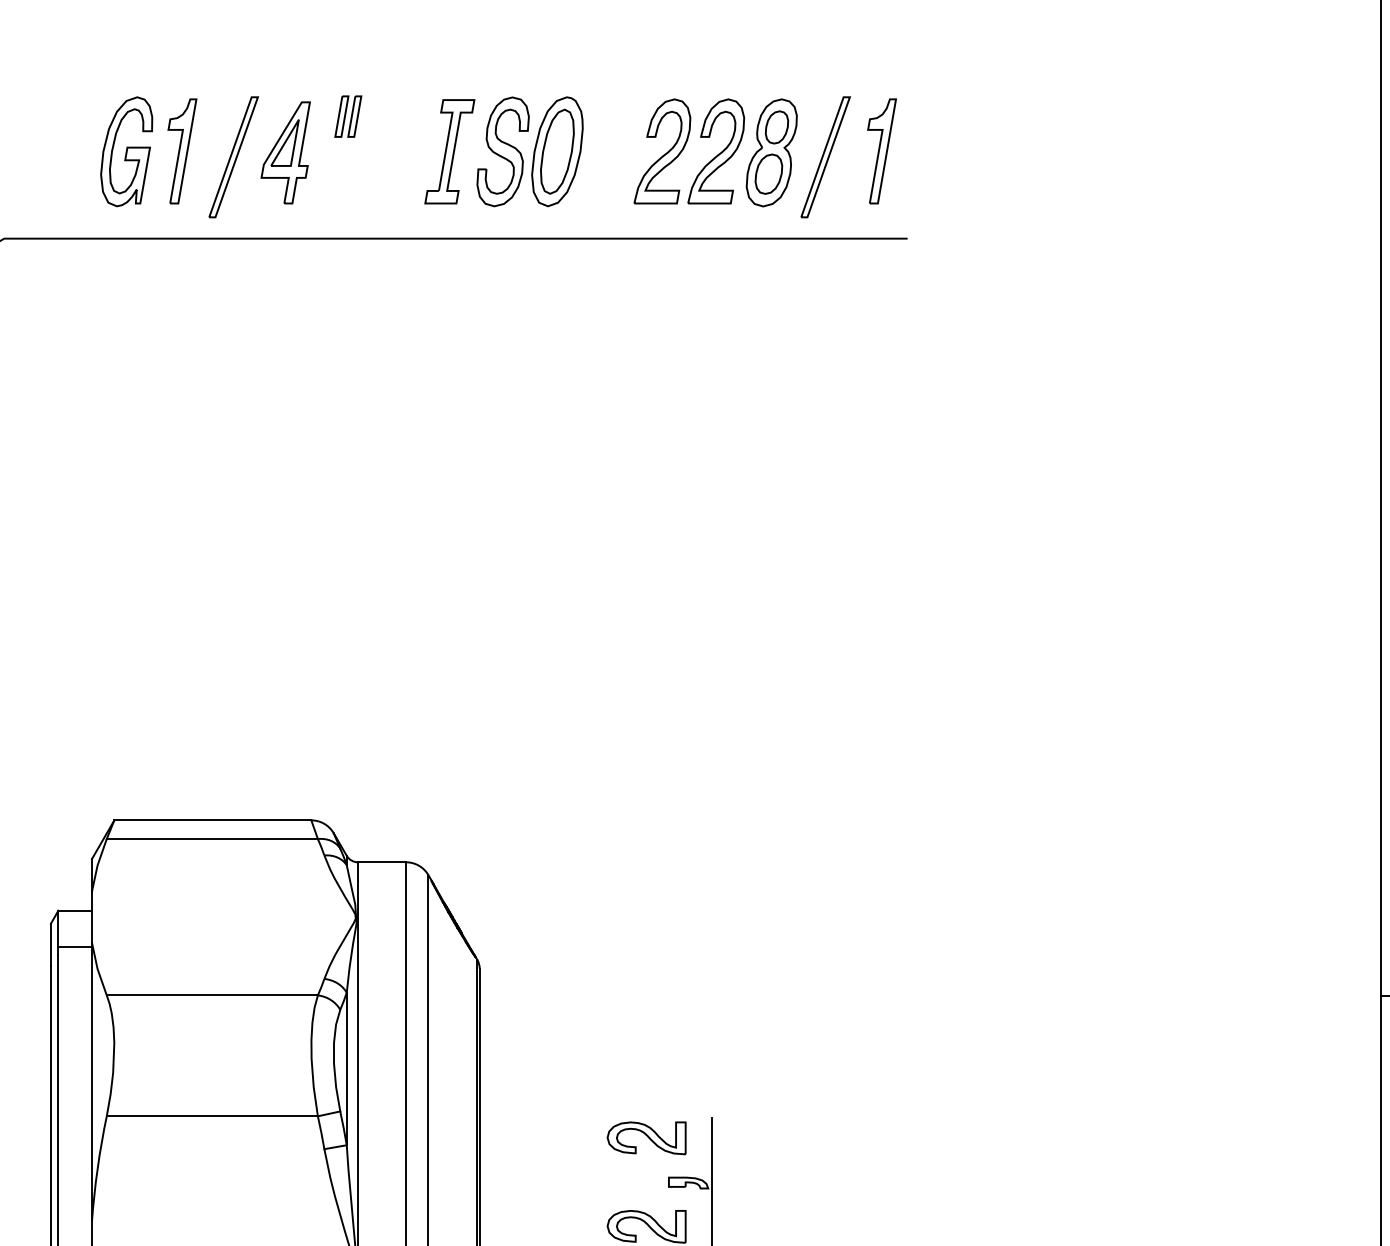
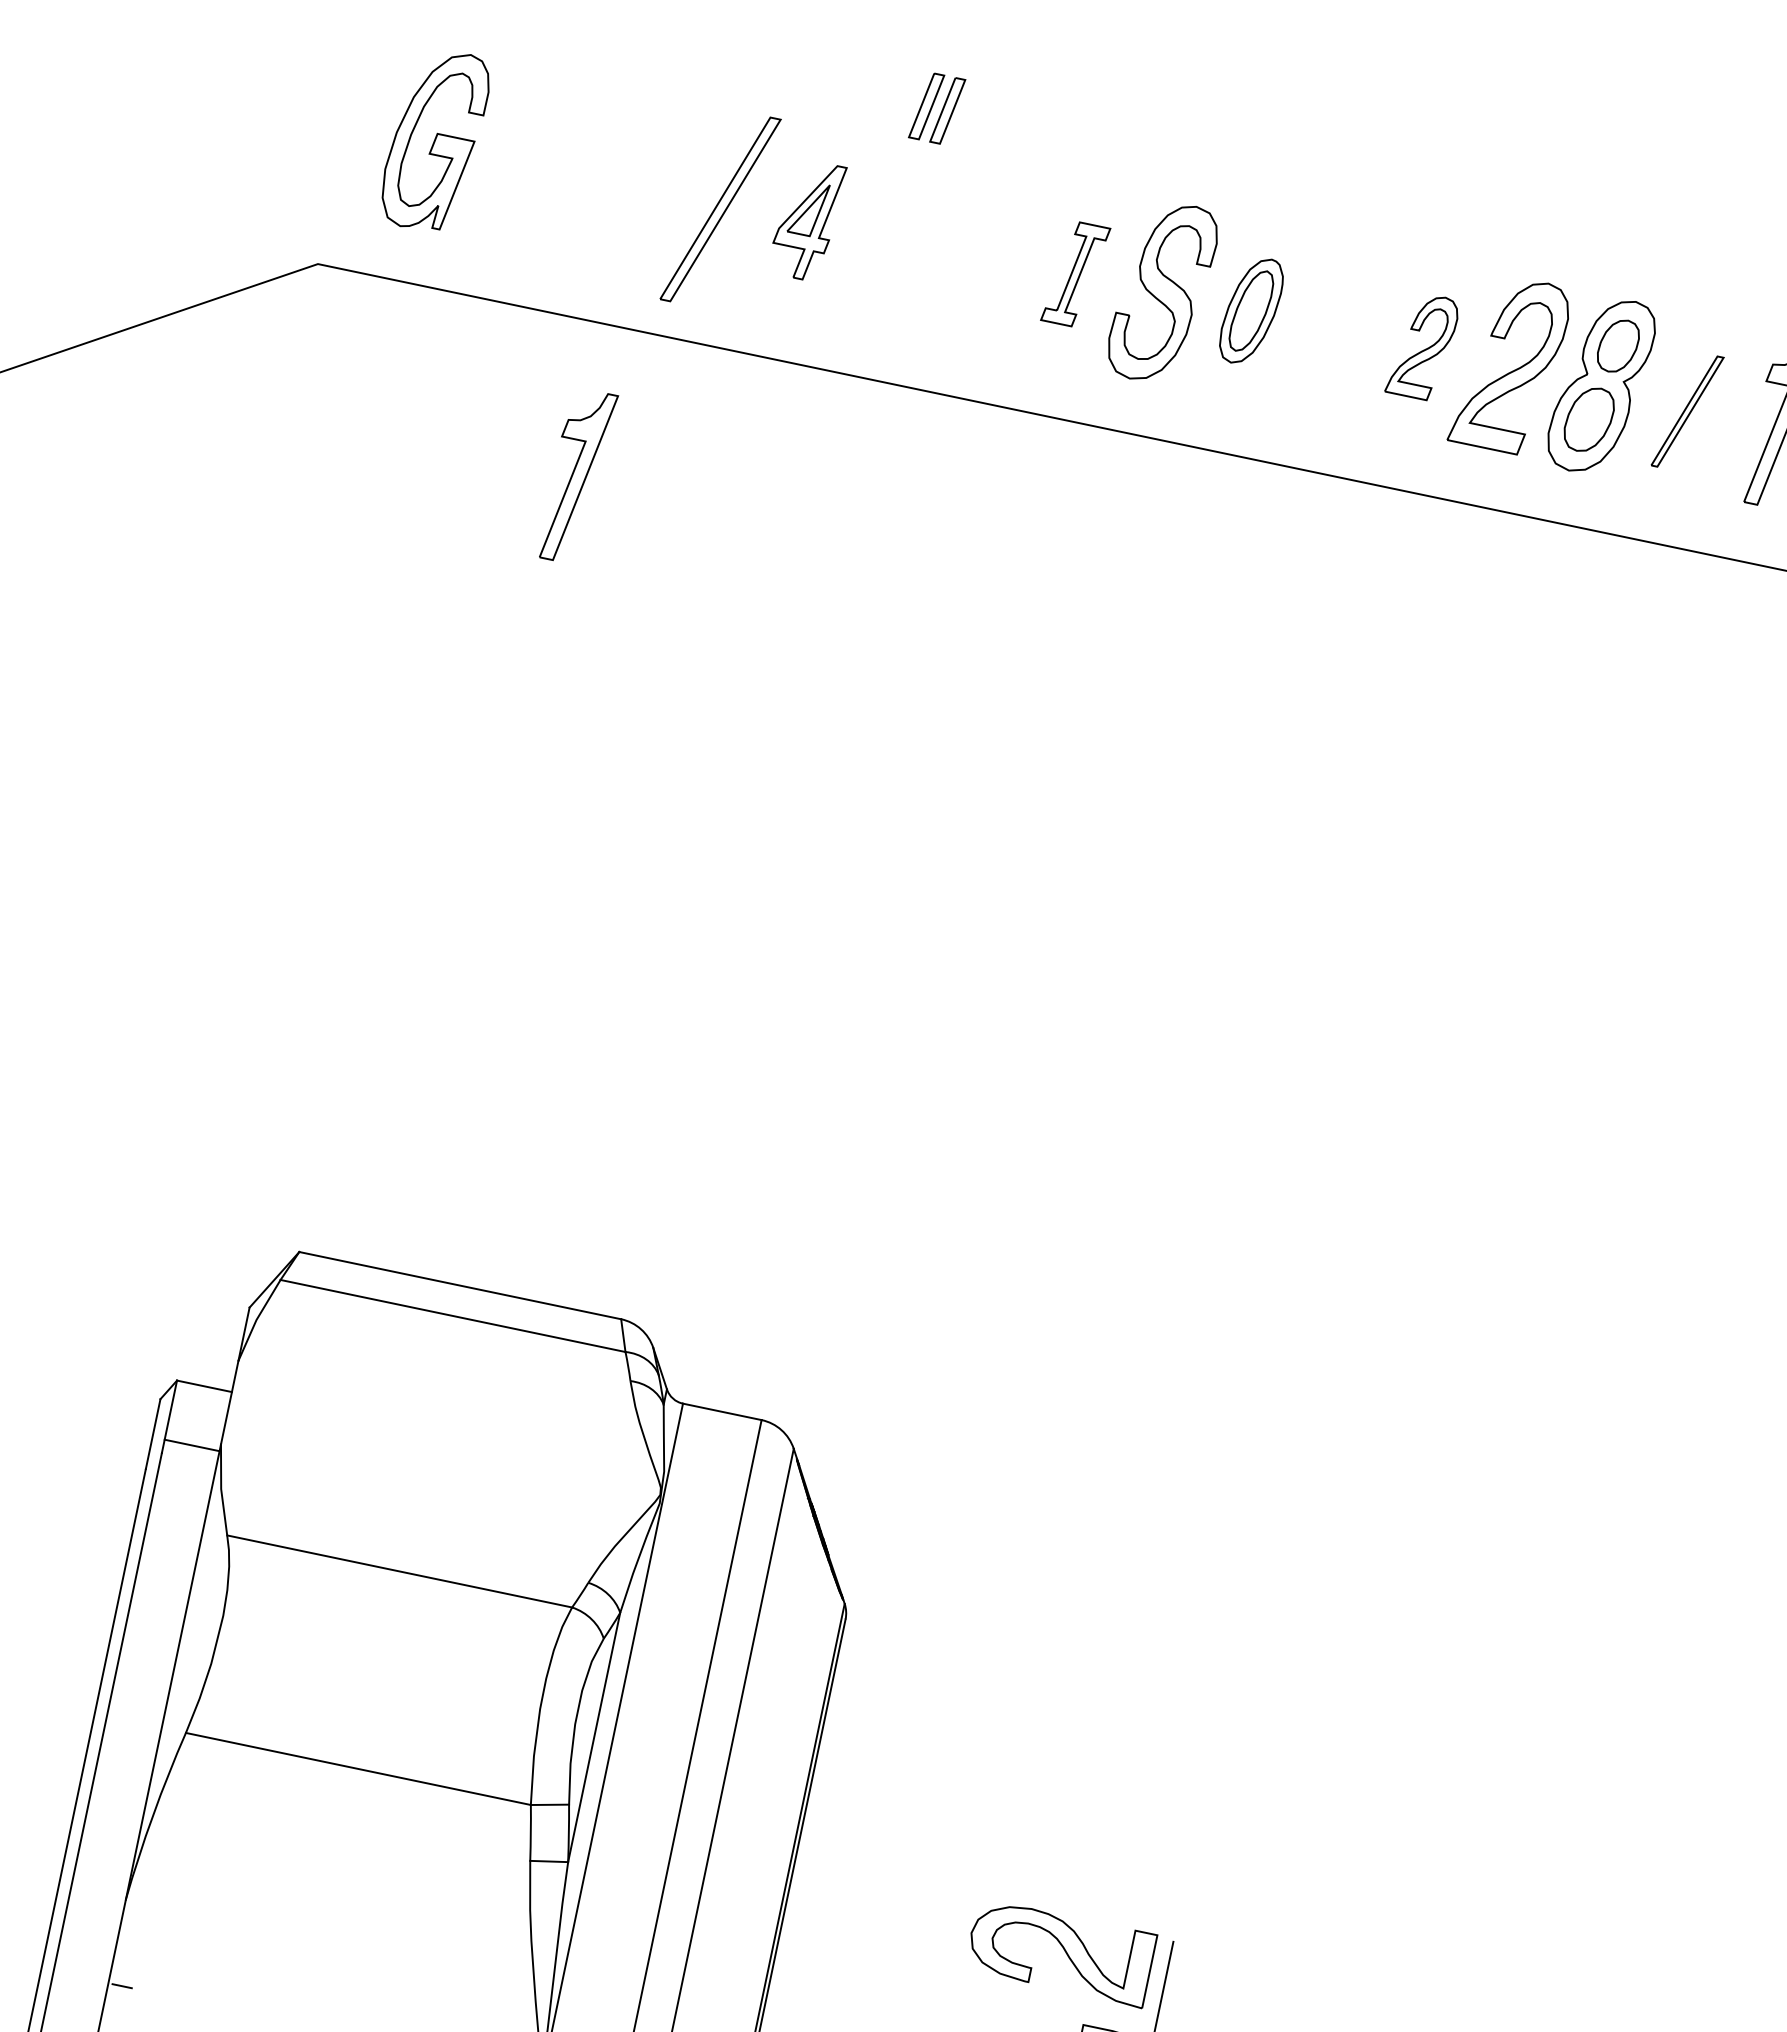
part: (348, 116) -> (937, 108), moved
part: (126, 151) -> (434, 139), moved
part: (182, 151) -> (577, 476), moved
part: (449, 151) -> (1075, 273), size x0.6
part: (557, 151) -> (1251, 310), size x0.6
part: (662, 151) -> (1423, 346), size x0.6
part: (285, 152) -> (806, 219), size x0.7
part: (825, 157) -> (1687, 411), size x0.6
part: (646, 1138) -> (1060, 1953), size x1.4

